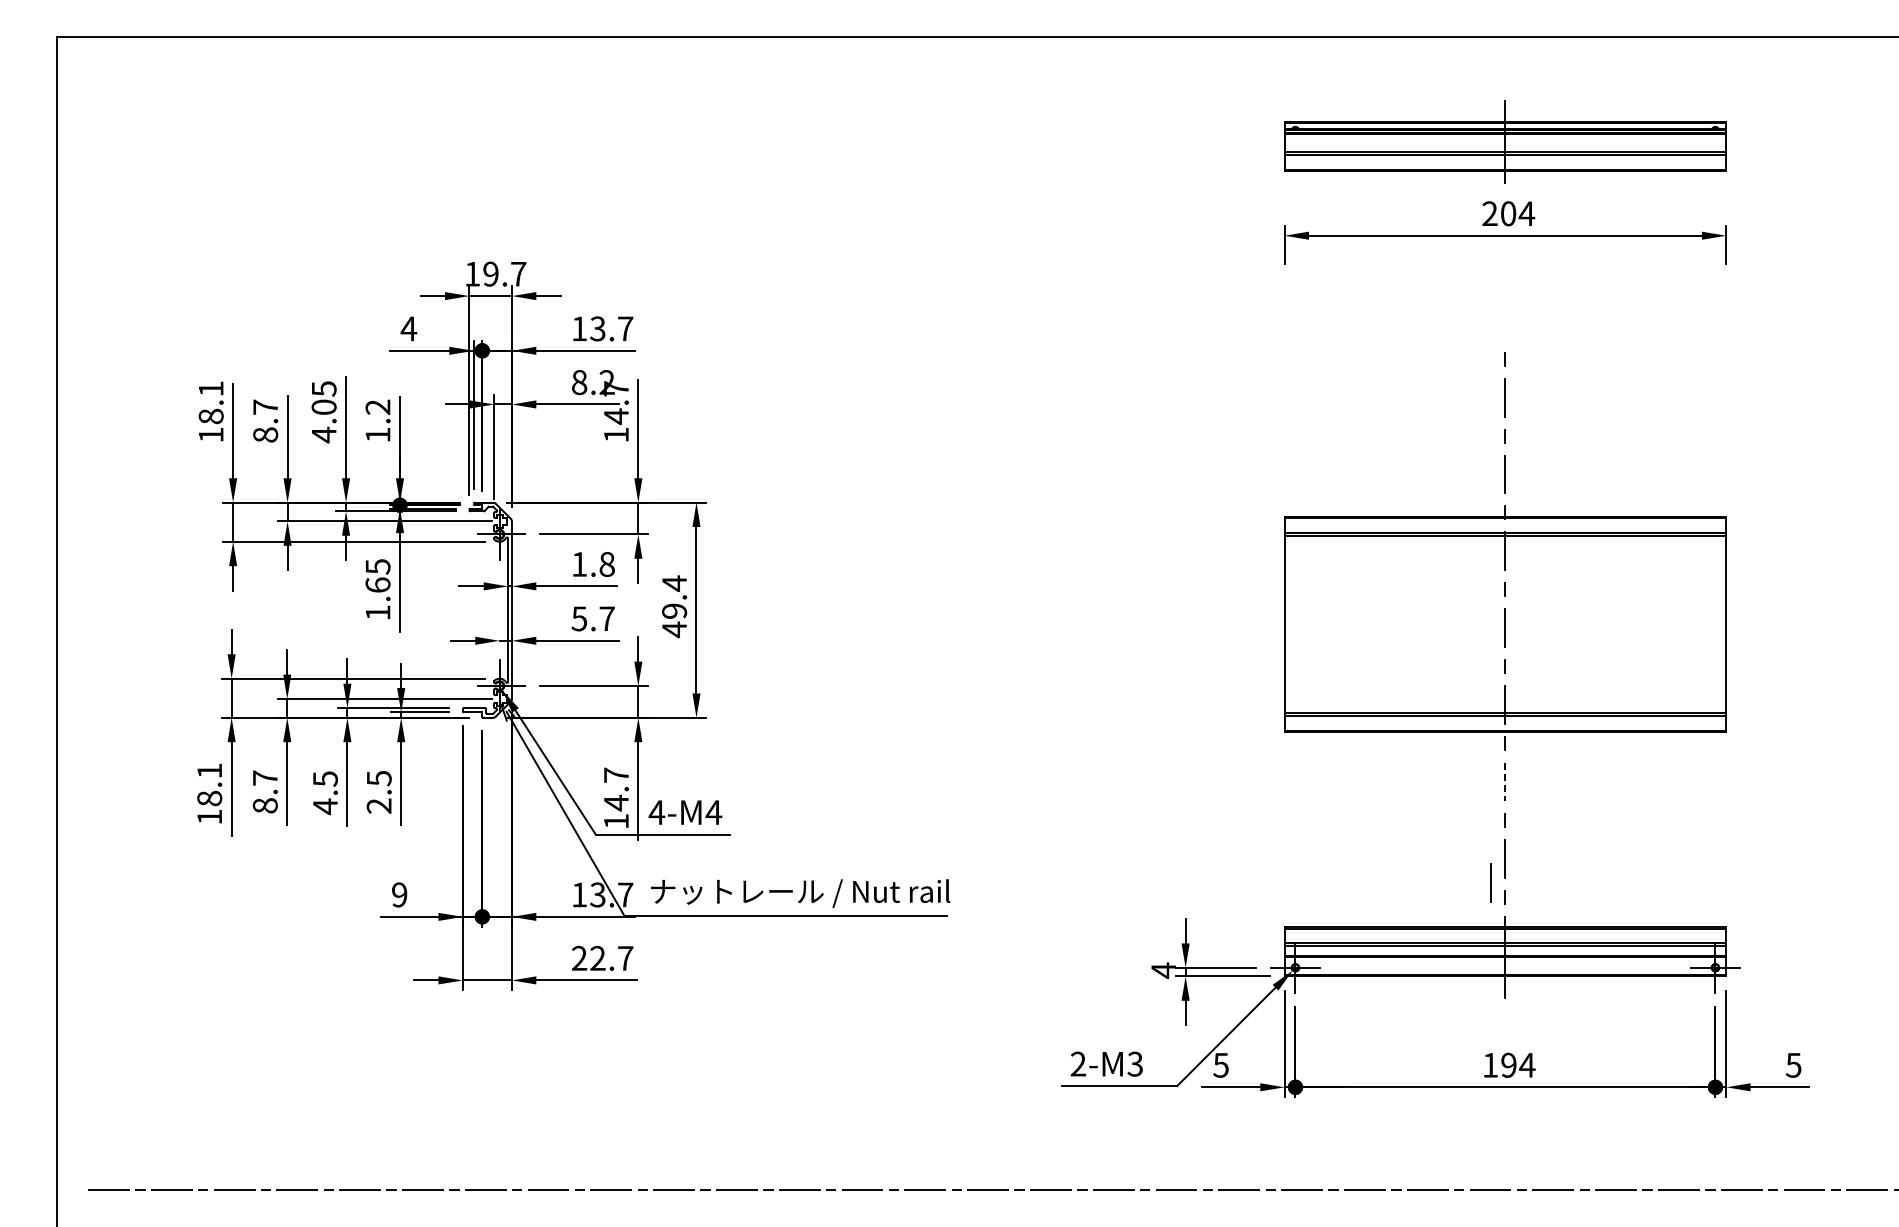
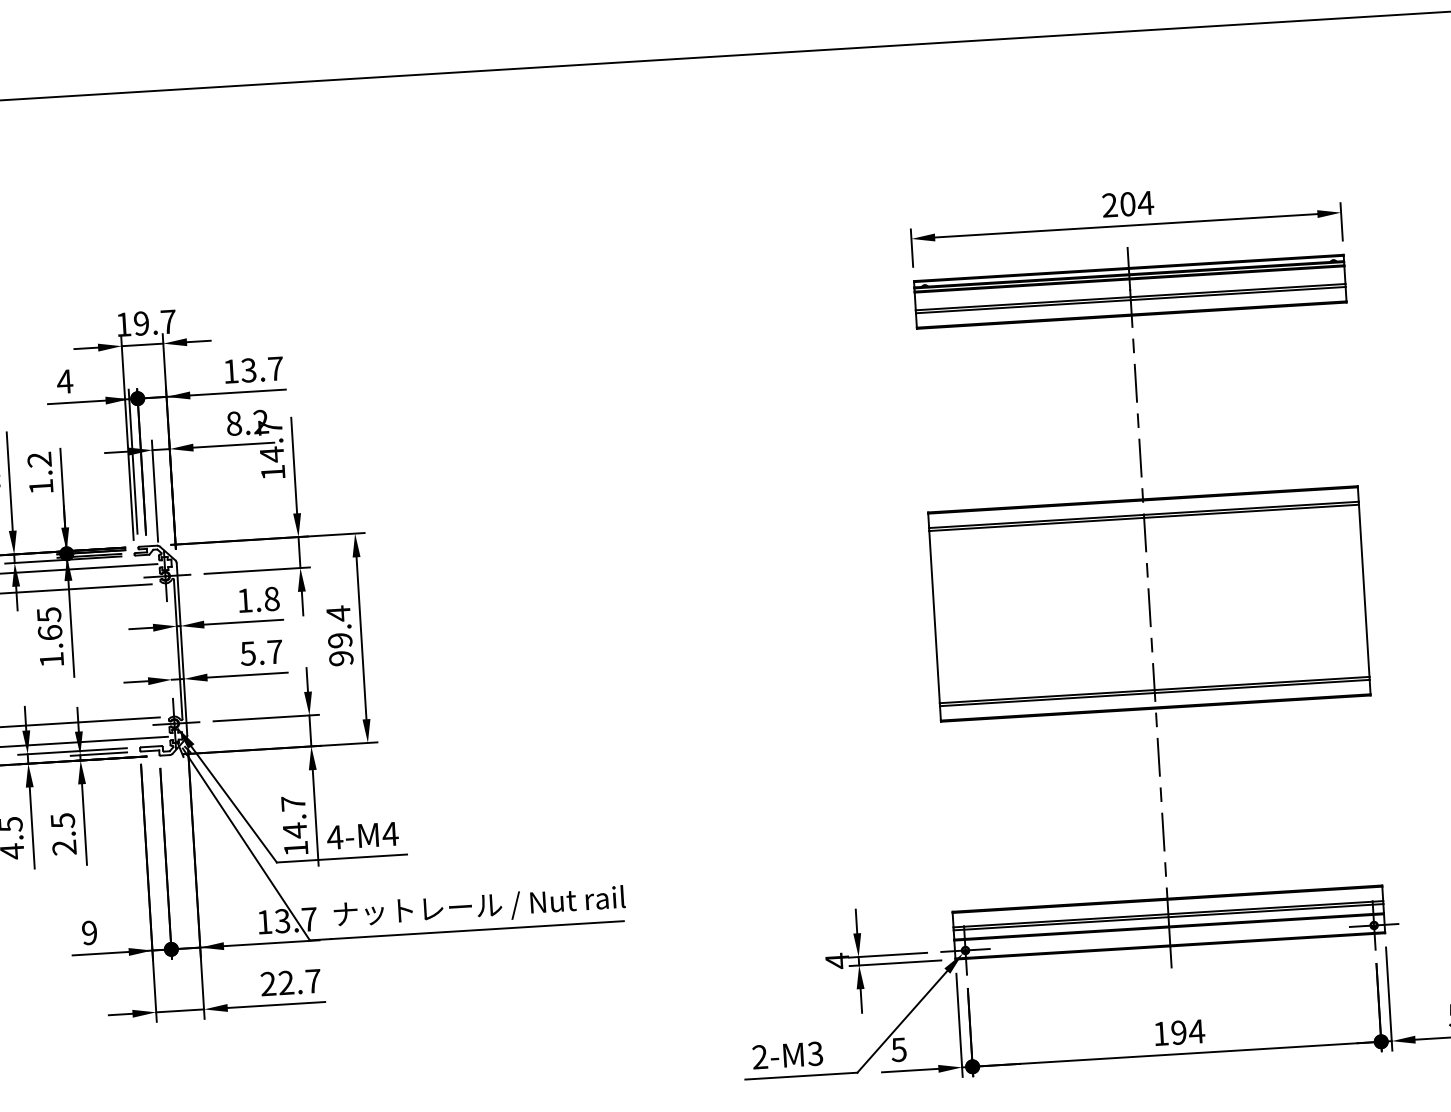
part: (1505, 141) -> (1130, 286), moved
text: (674, 629) -> (341, 658), 49.4 -> 99.4
line: (1505, 782) -> (1158, 757), dashed -> solid
line: (1490, 882) -> (1150, 855), removed

